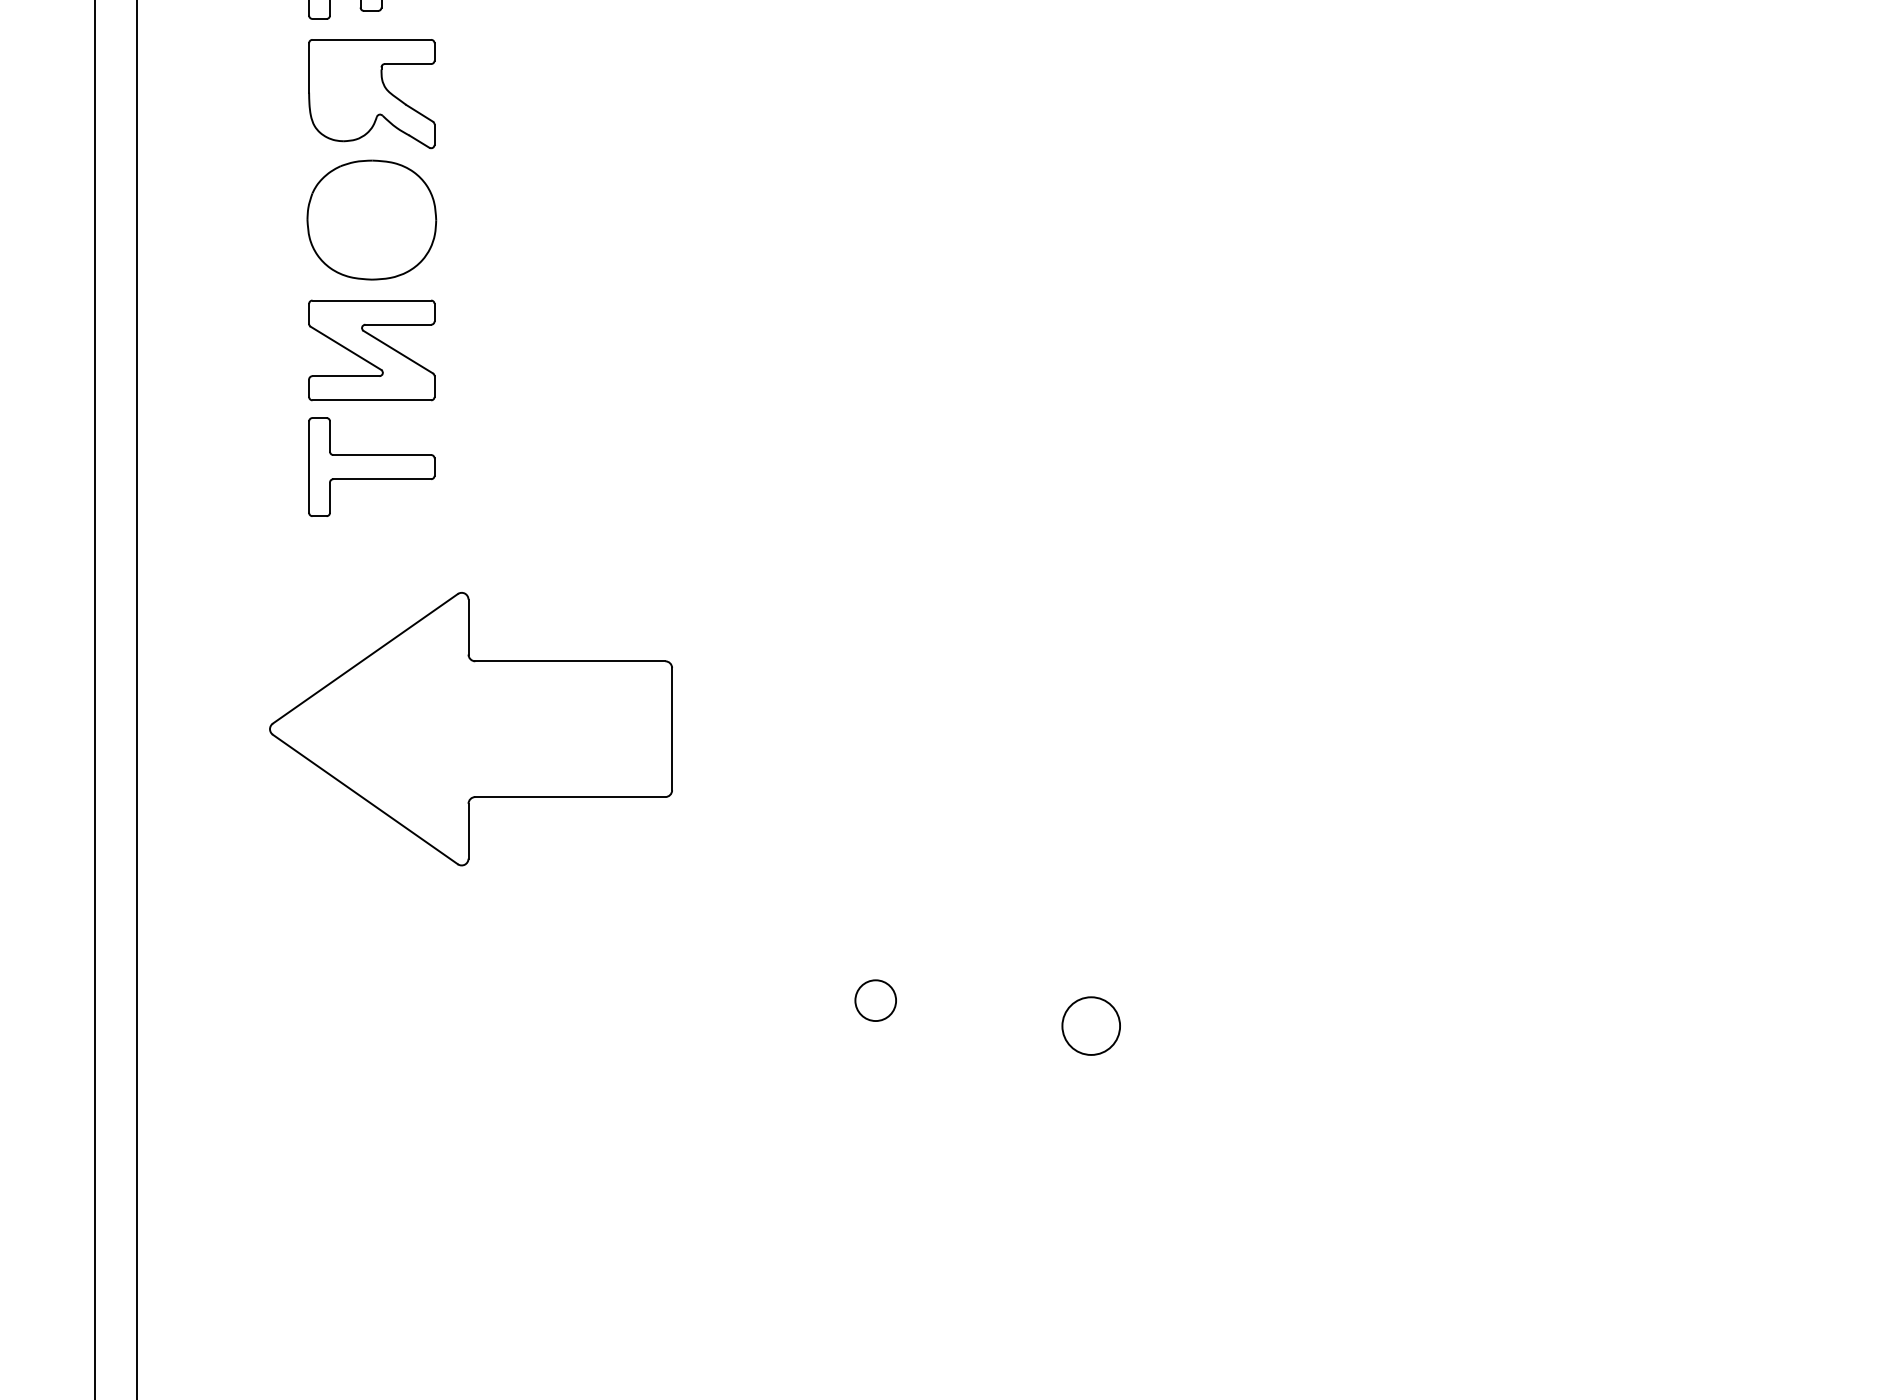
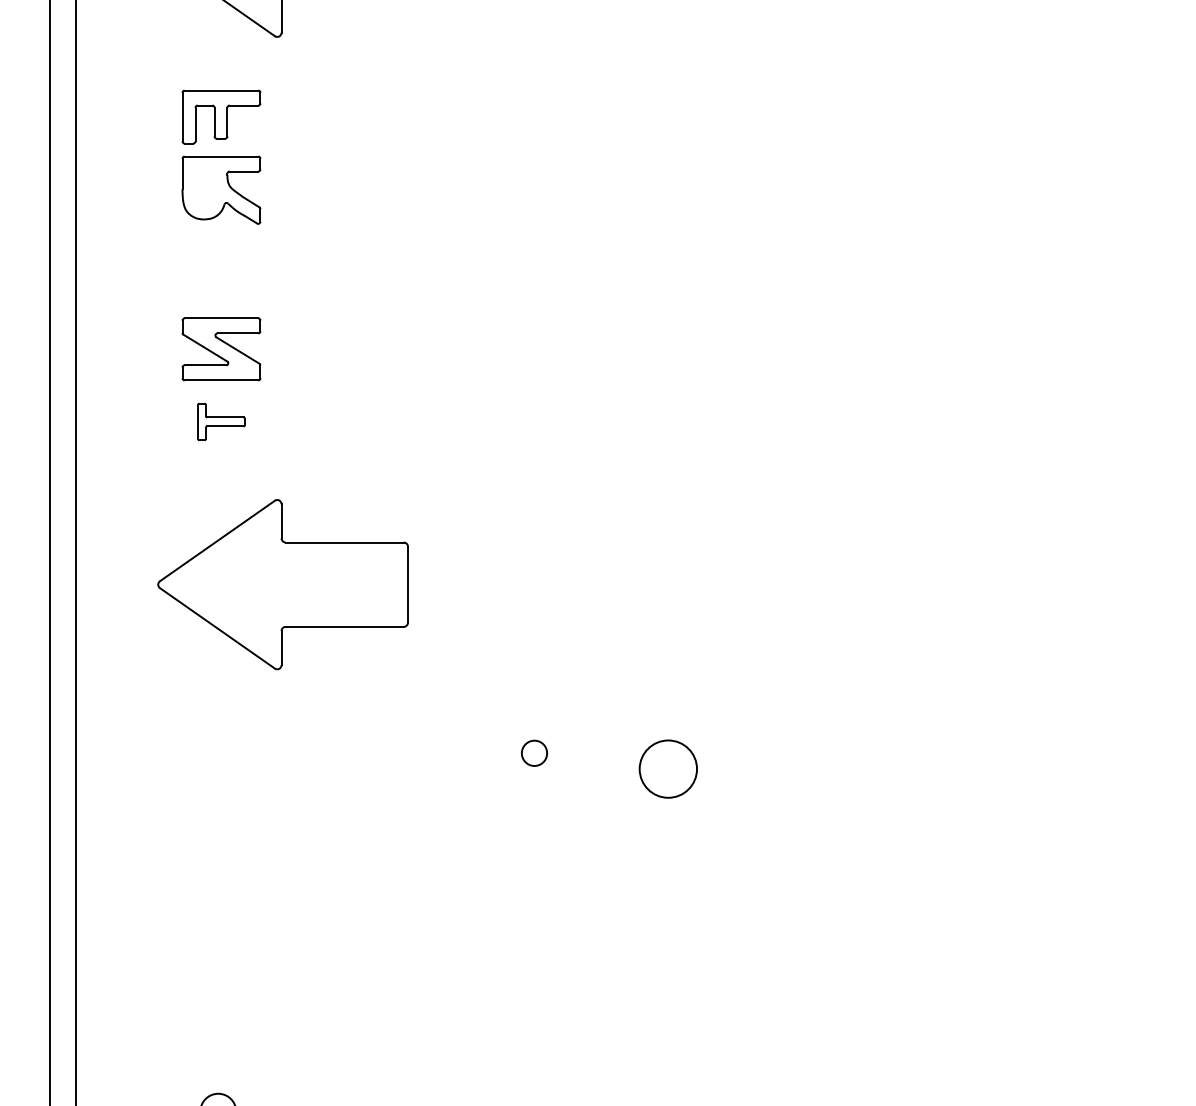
part: (371, 220) -> (221, 268), removed
part: (371, 466) -> (221, 421), size x0.6
circle: (1091, 1026) -> (668, 769), size x1.6

